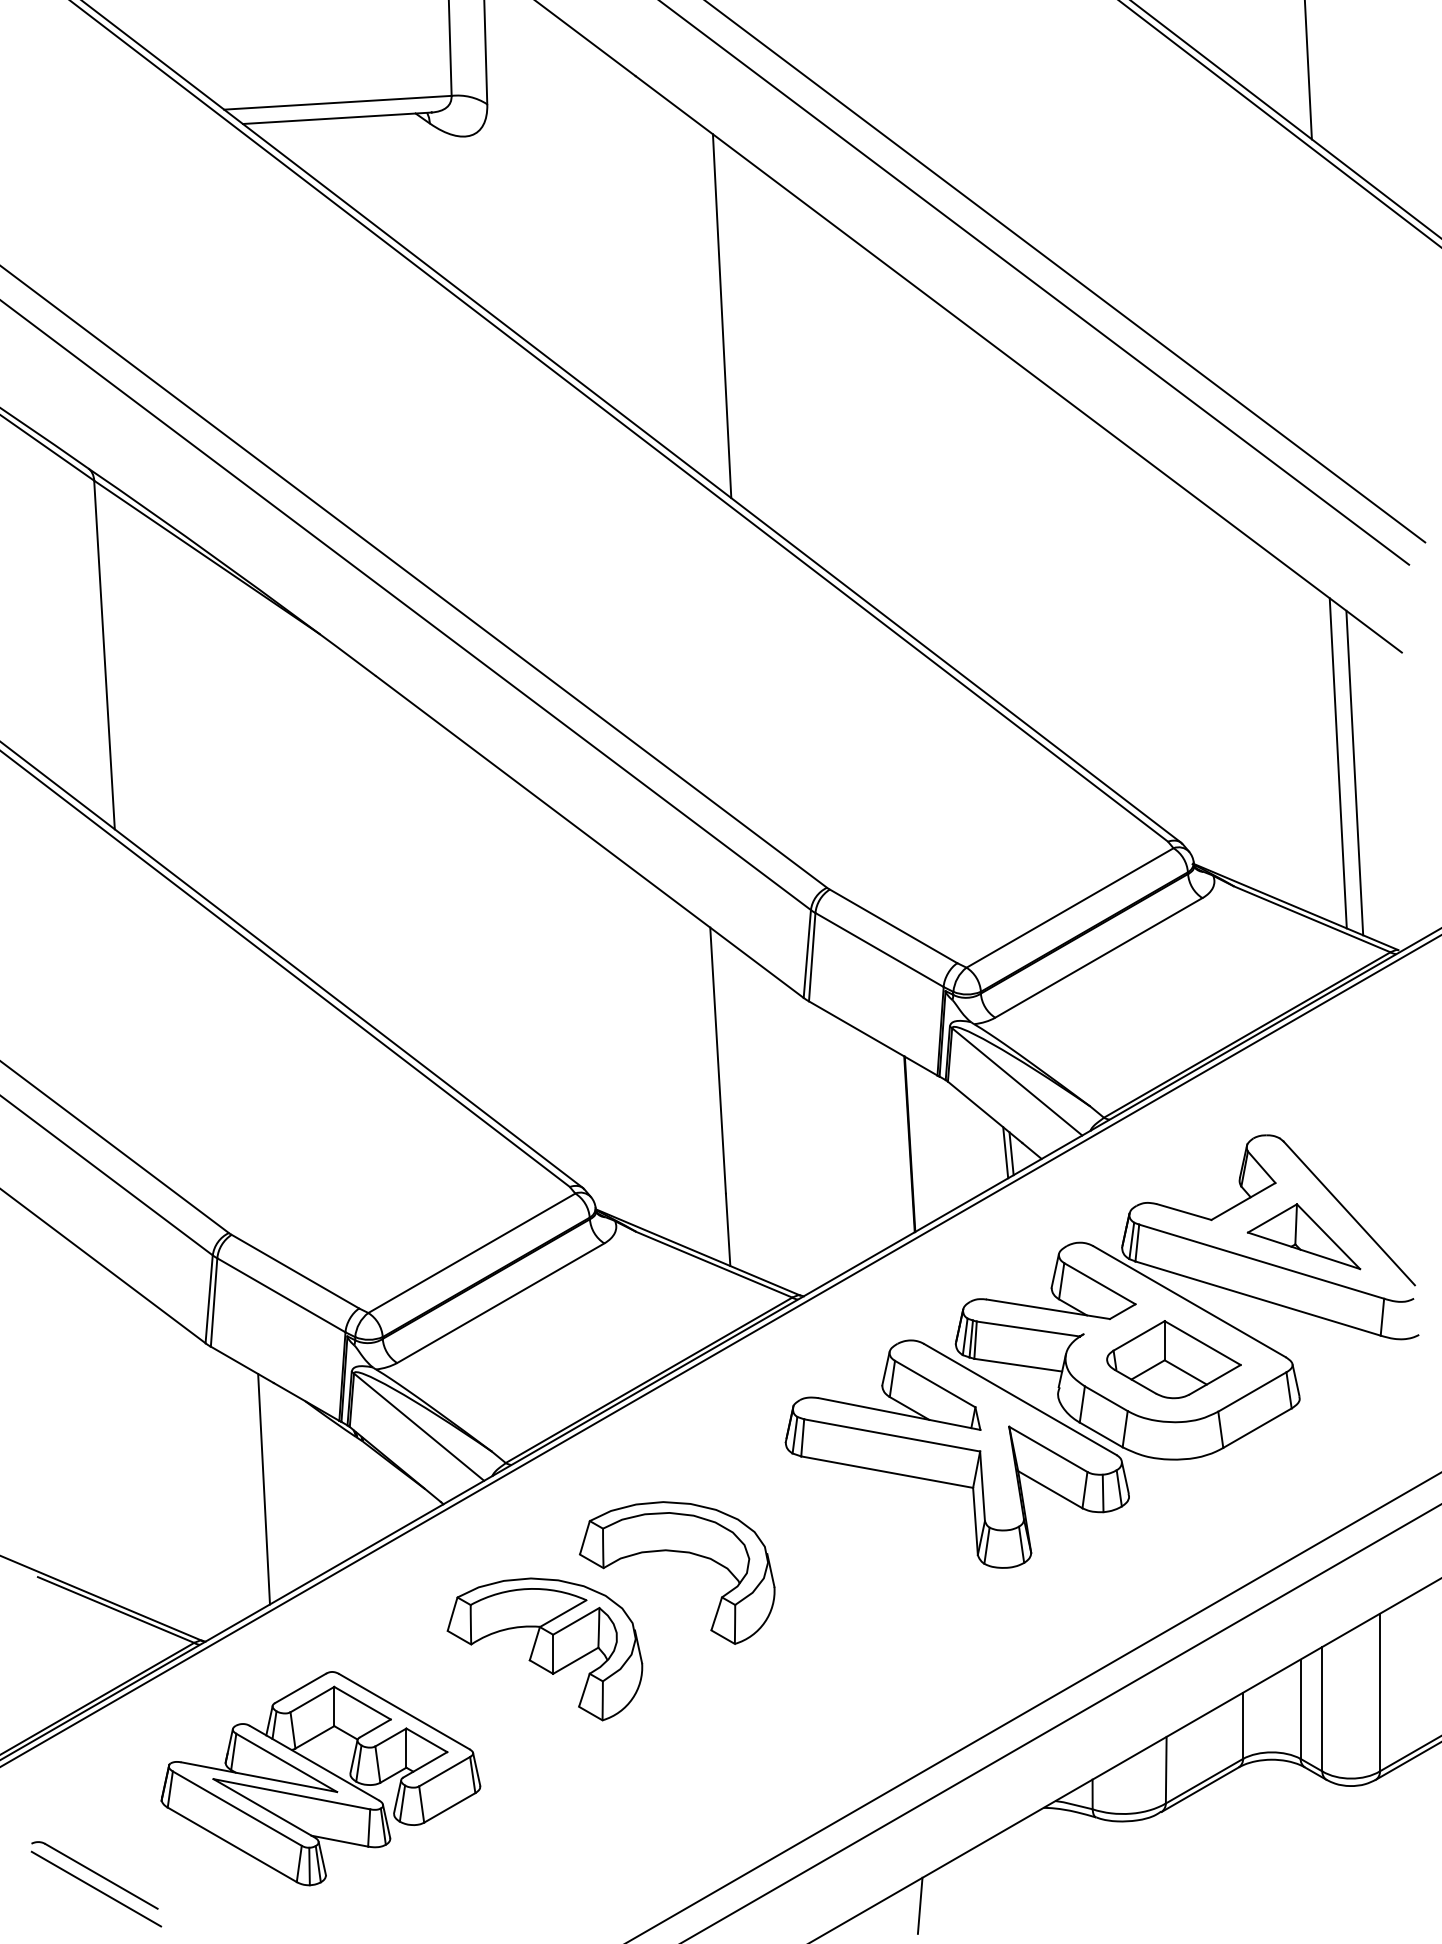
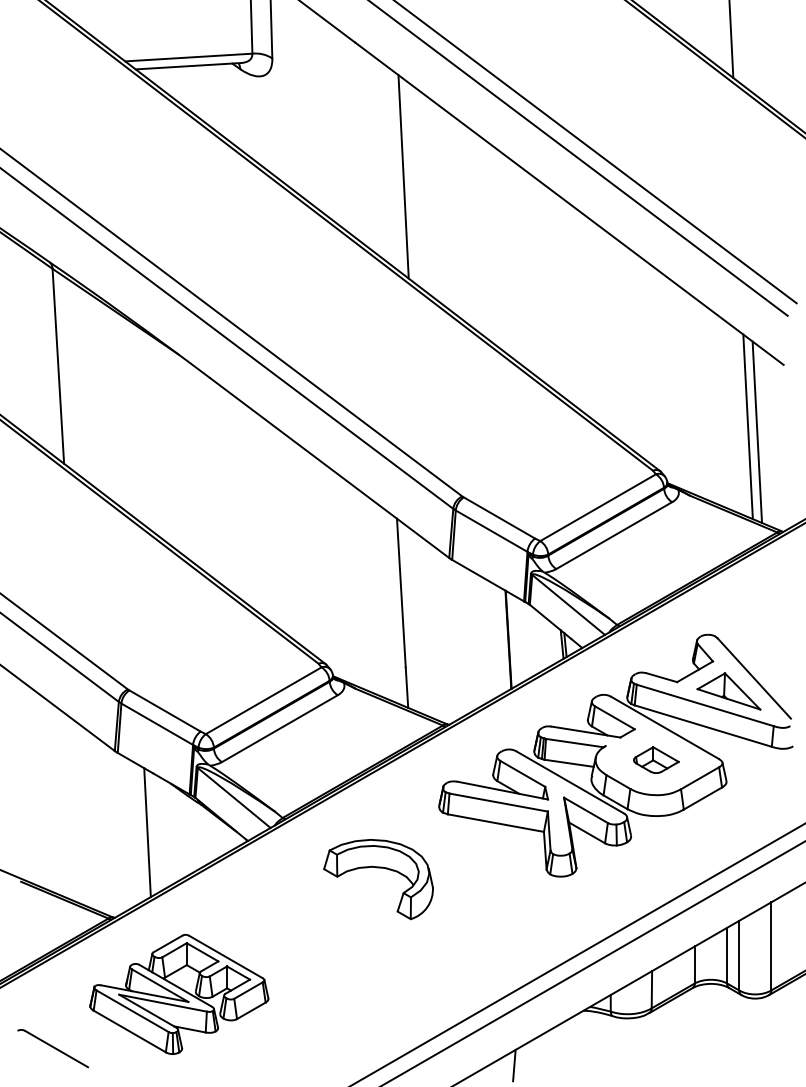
part: (1174, 1358) -> (656, 759), size x0.6
part: (544, 1648) -> (304, 921), removed
line: (95, 1889) -> (53, 1056), removed

